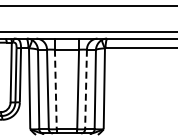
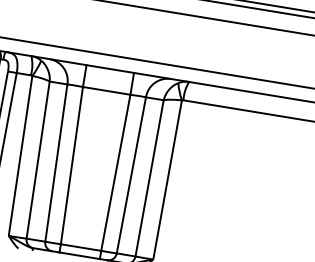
line: (55, 89) -> (71, 165), dashed -> solid
line: (86, 89) -> (132, 175), dashed -> solid

